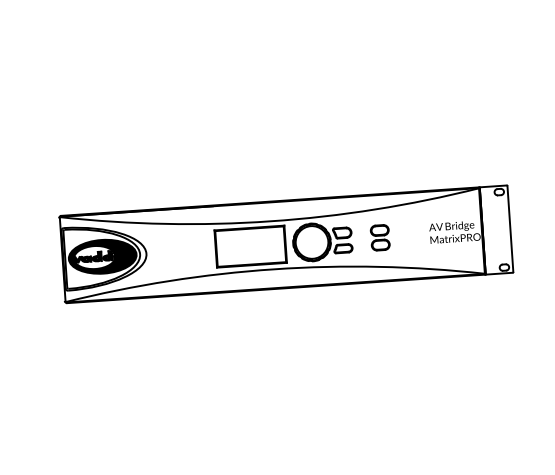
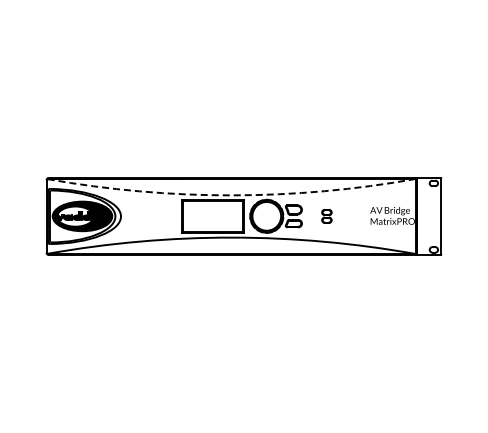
arc: (270, 221) -> (231, 195), solid -> dashed
part: (379, 237) -> (326, 216), size x0.6

